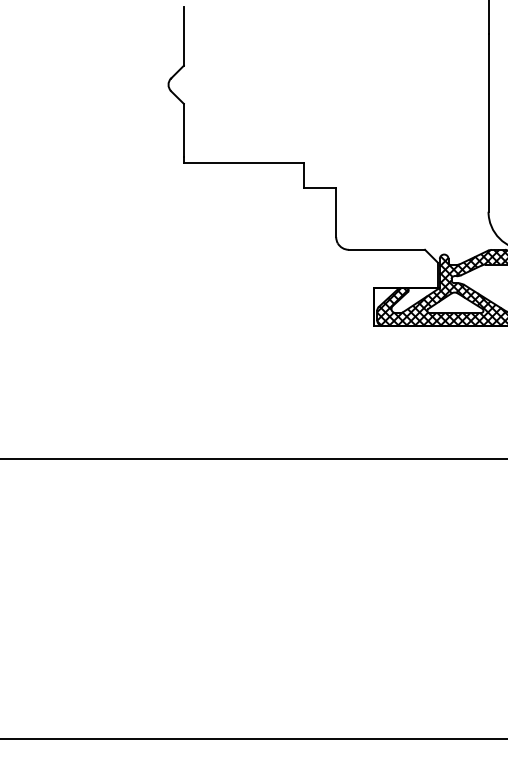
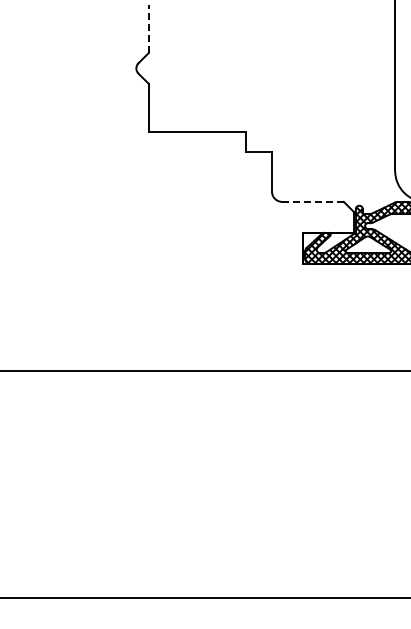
line: (183, 36) -> (148, 29), solid -> dashed
line: (387, 249) -> (313, 201), solid -> dashed

